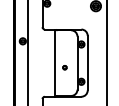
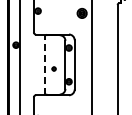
line: (55, 62) -> (45, 64), solid -> dashed

